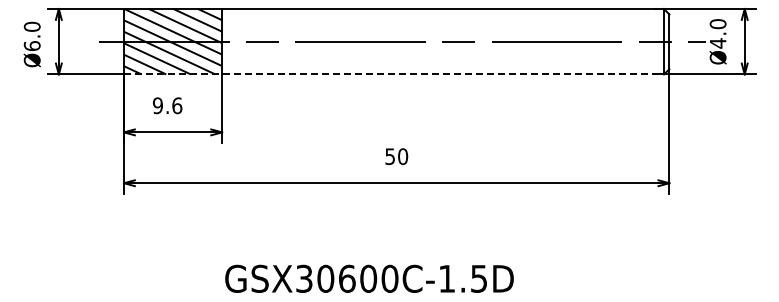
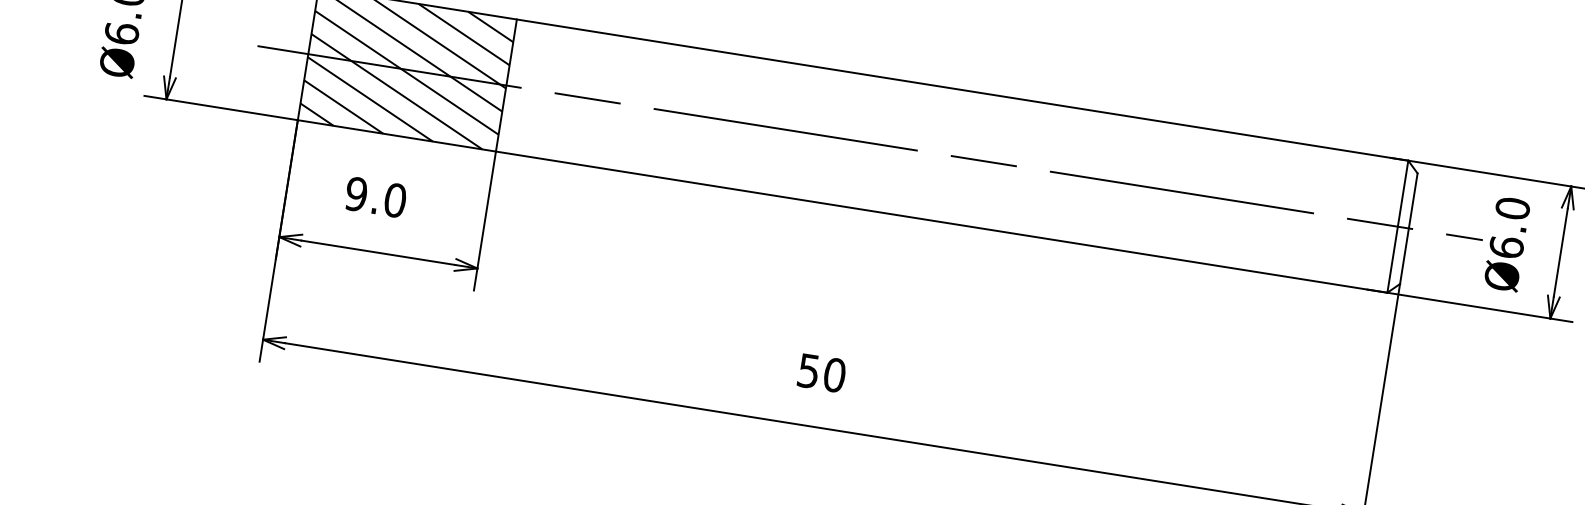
text: (717, 43) -> (1505, 247), Ø4.0 -> Ø6.0
line: (393, 74) -> (841, 206), dashed -> solid
text: (177, 105) -> (395, 199), 9.6 -> 9.0

